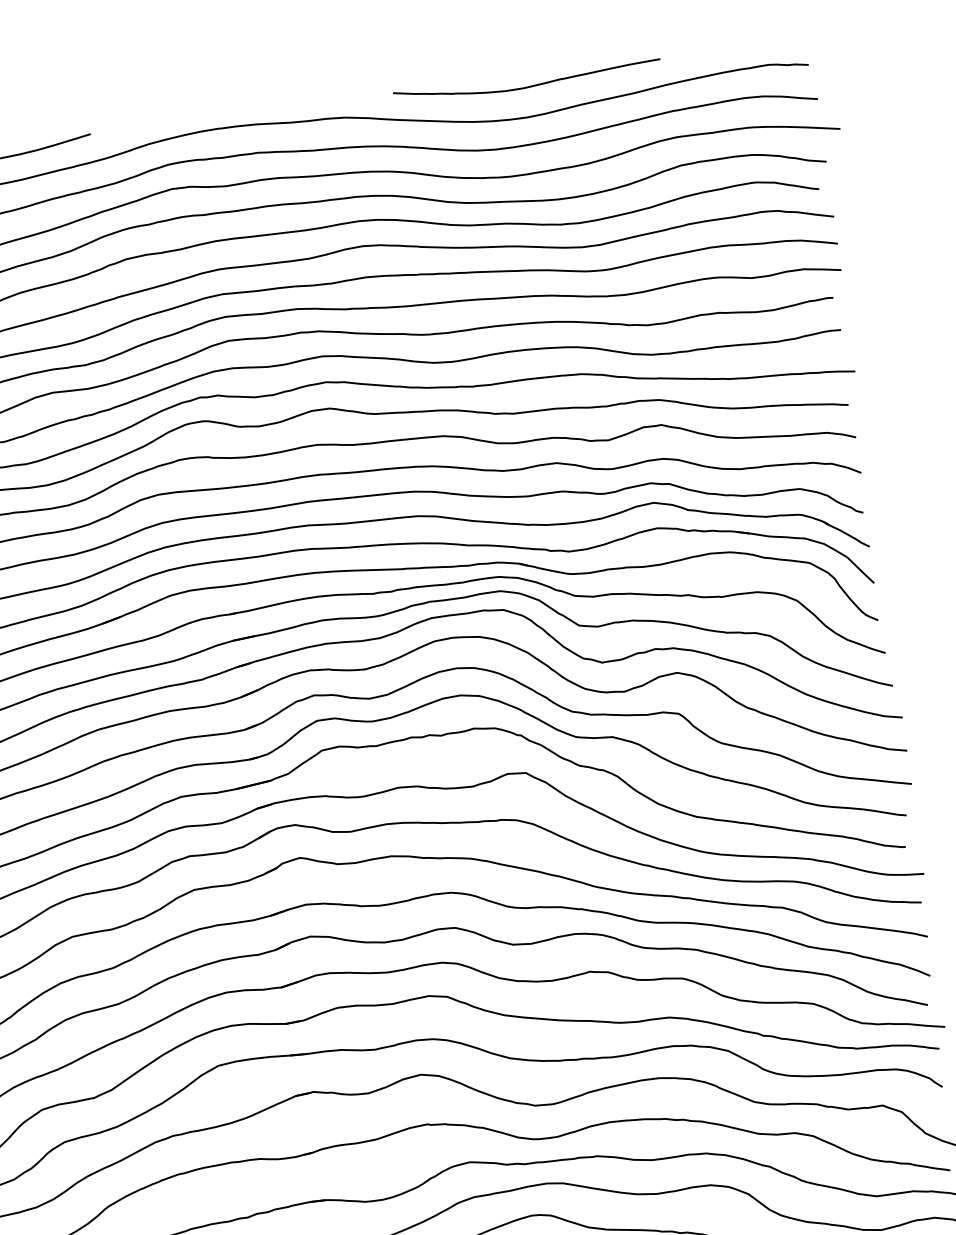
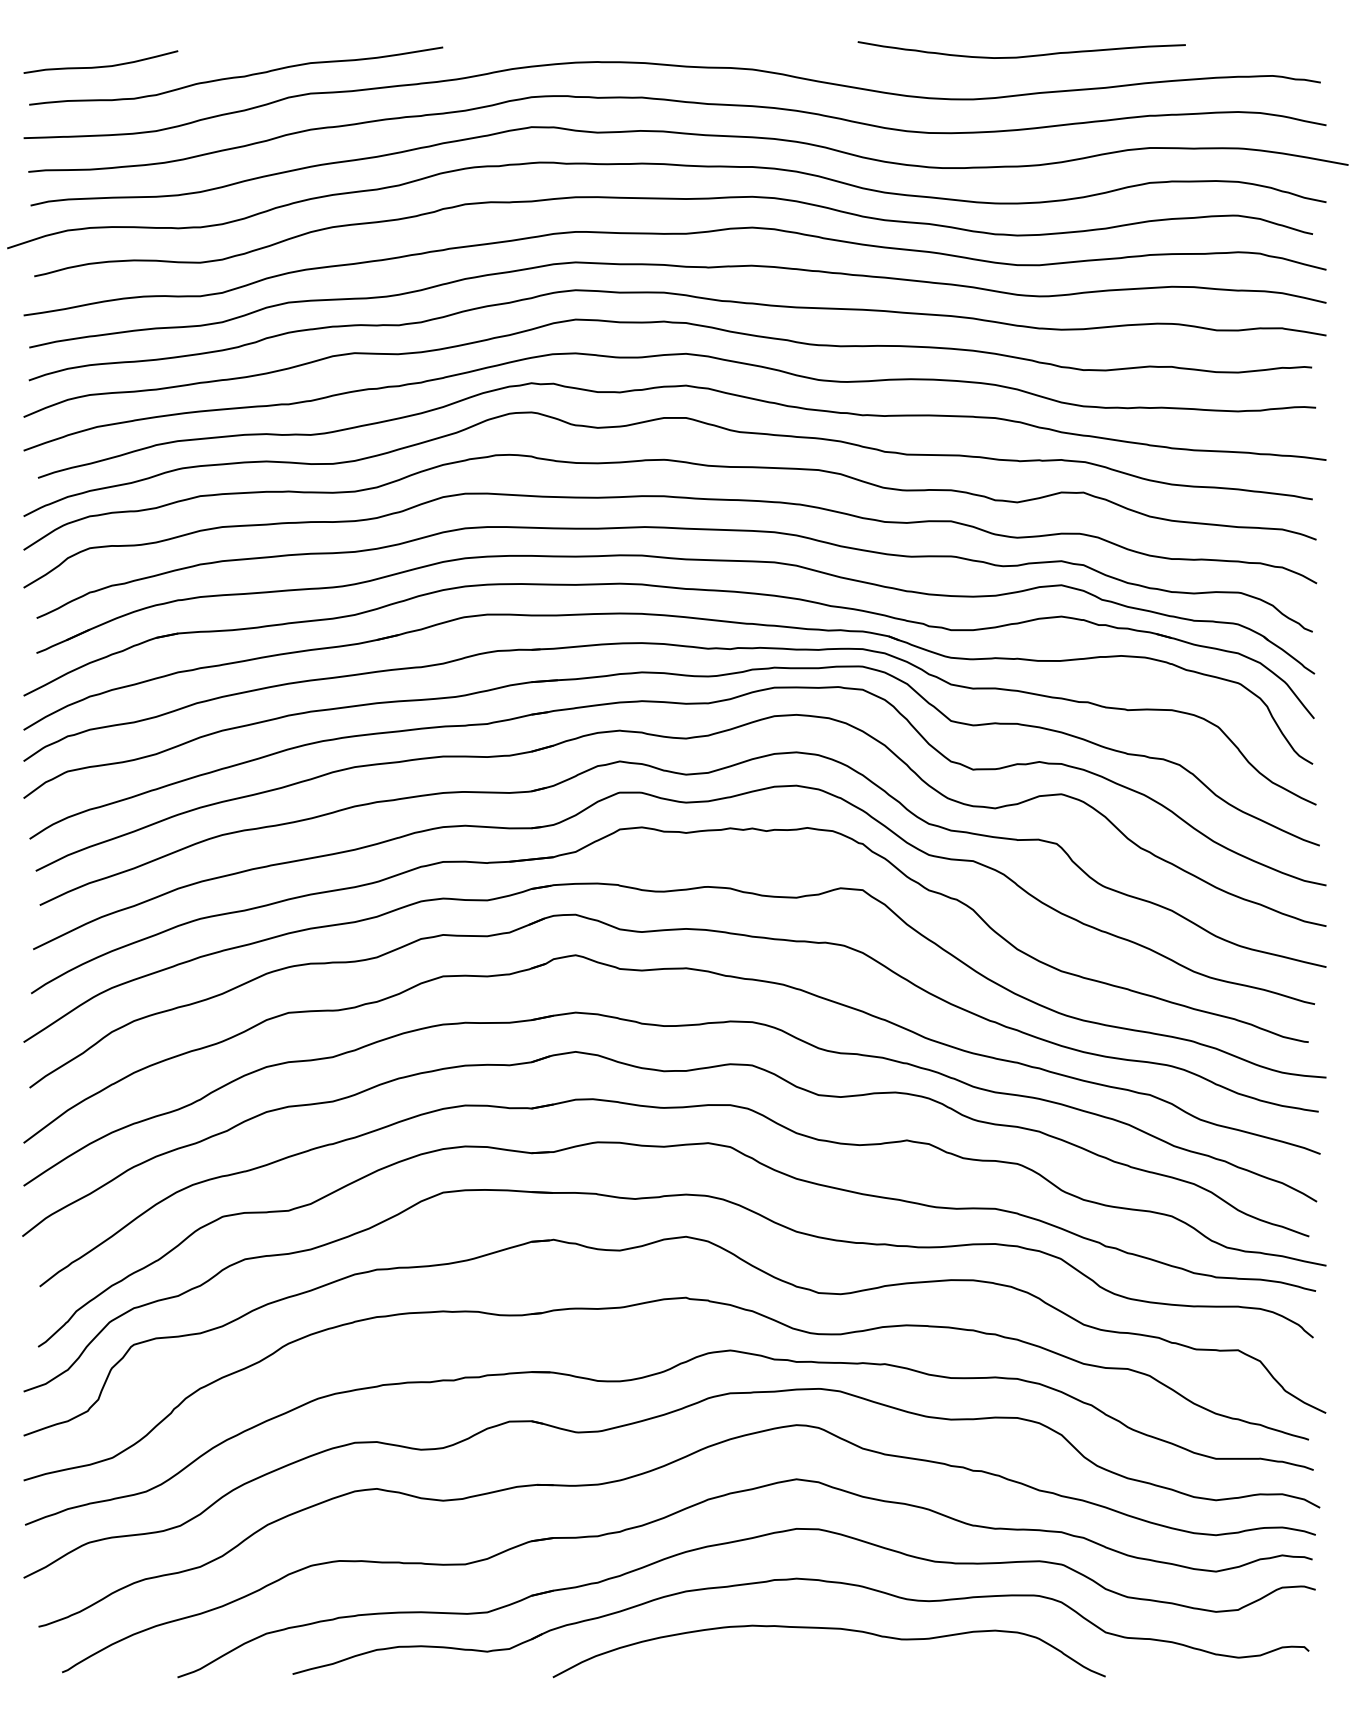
curve: (530, 85) -> (1024, 55), moved

